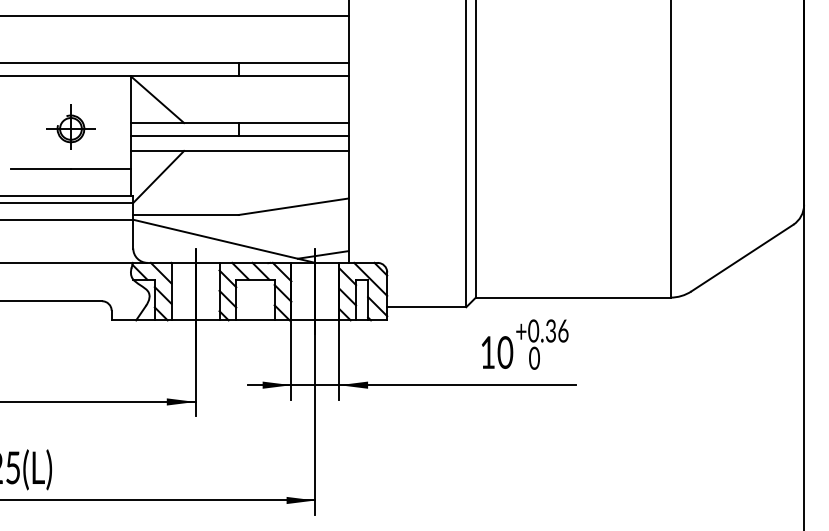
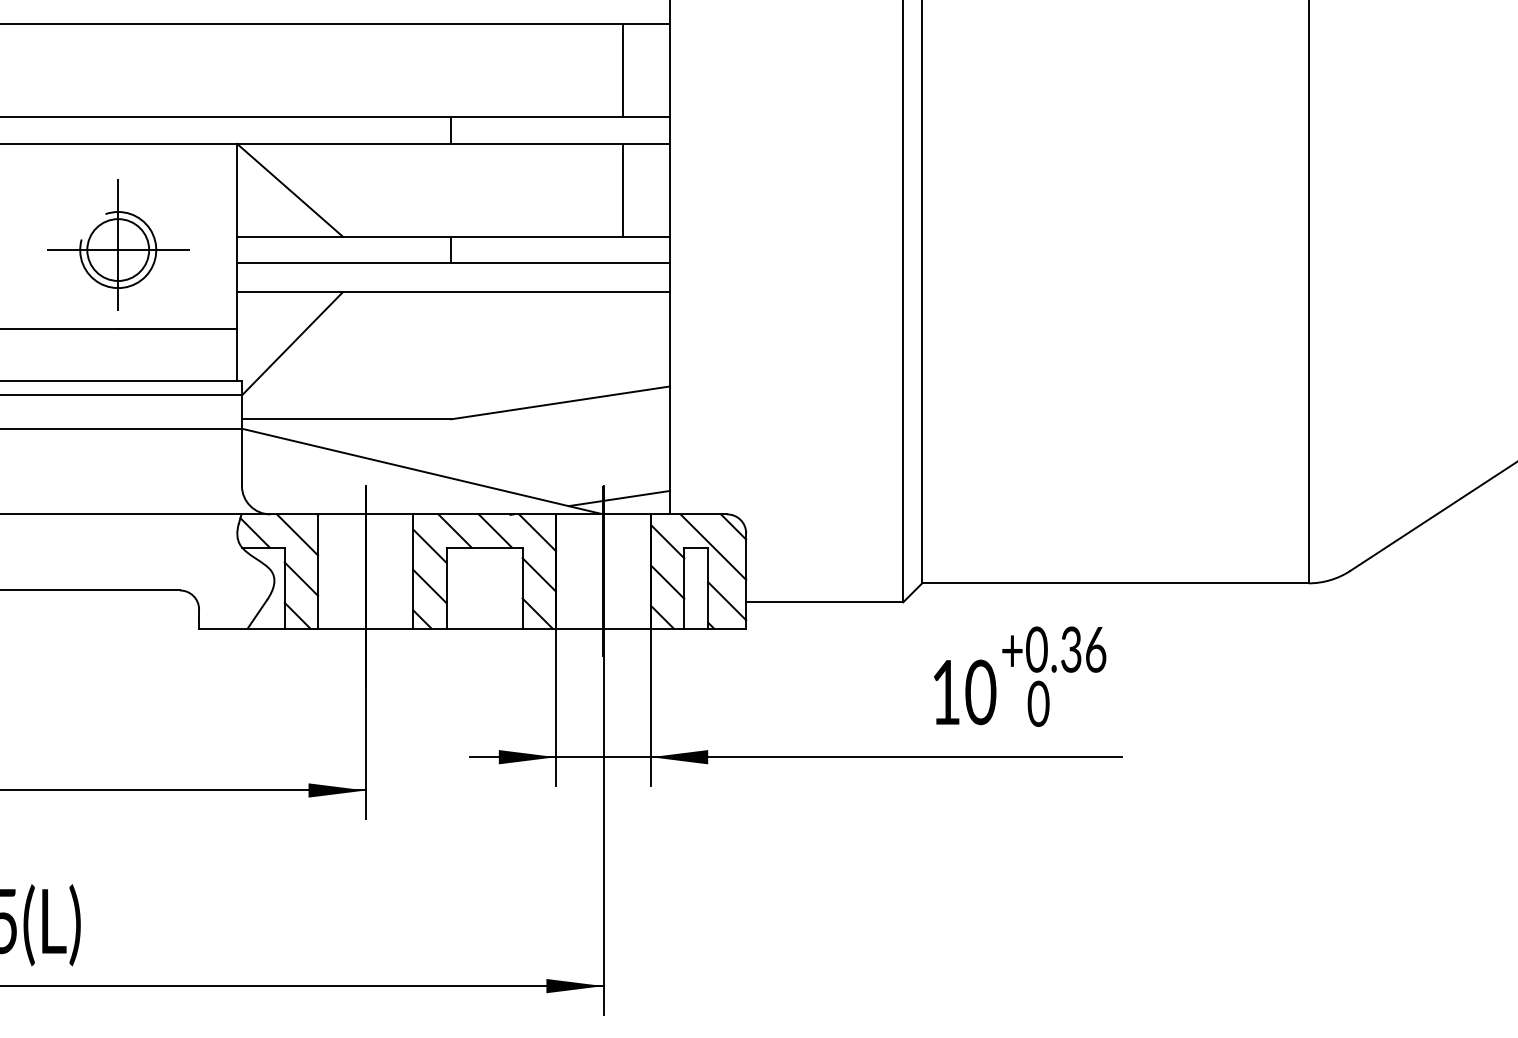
line: (324, 39) -> (621, 70), added
line: (324, 99) -> (621, 189), added
part: (70, 126) -> (117, 243), size x1.43

